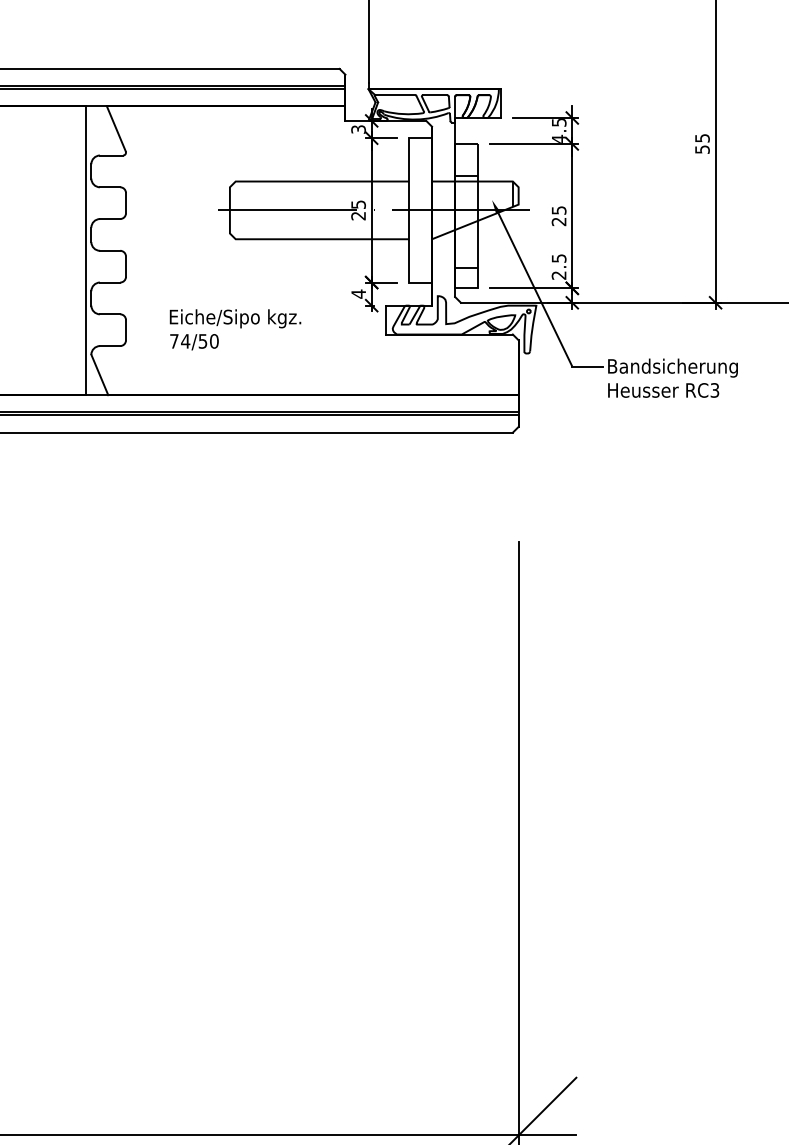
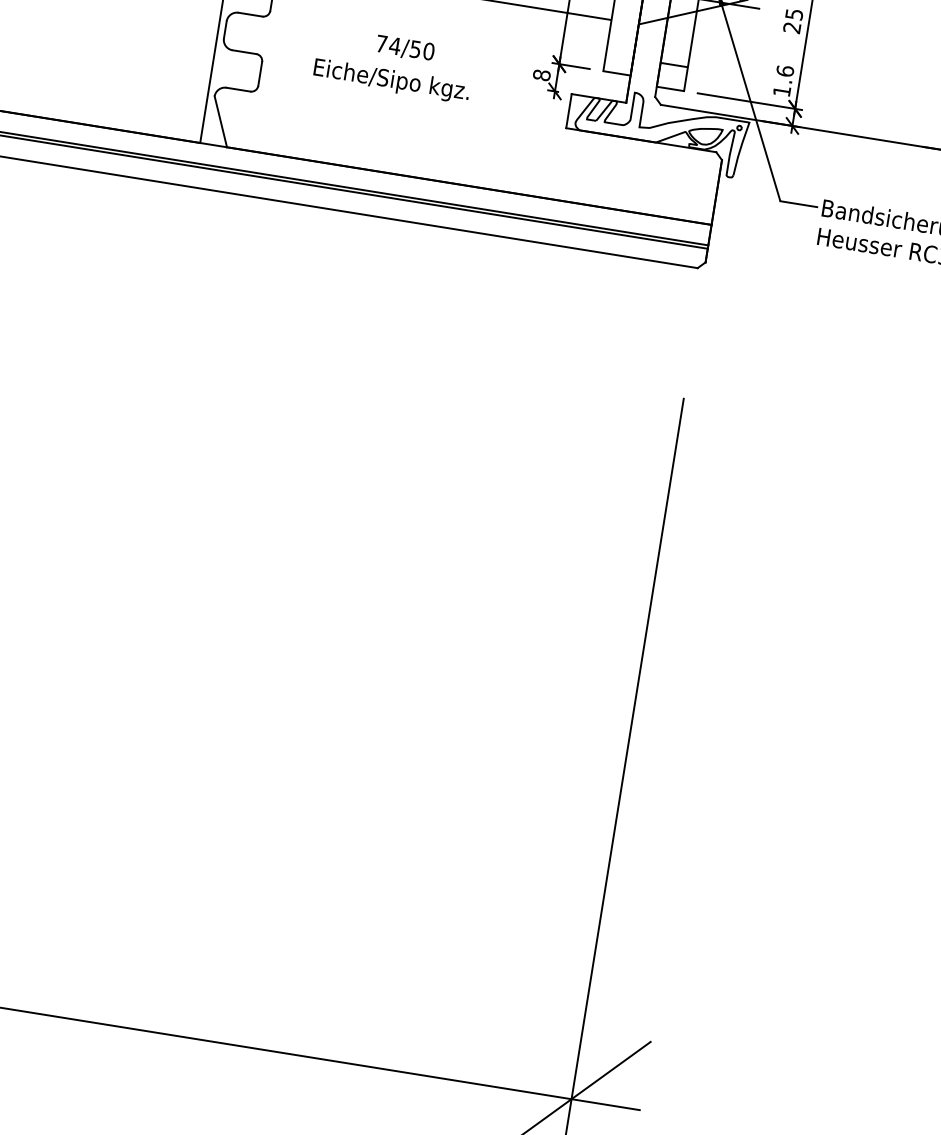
text: (558, 266) -> (783, 80), 2.5 -> 1.6
text: (358, 293) -> (541, 74), 4 -> 8
text: (194, 342) -> (405, 49), moved

